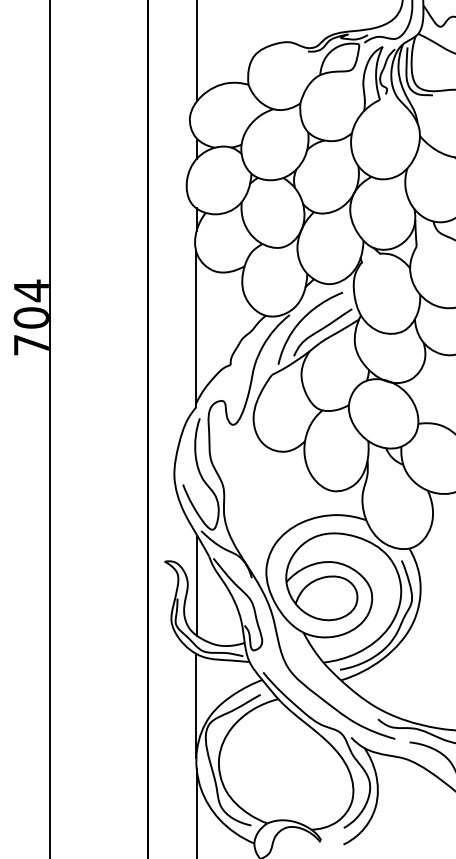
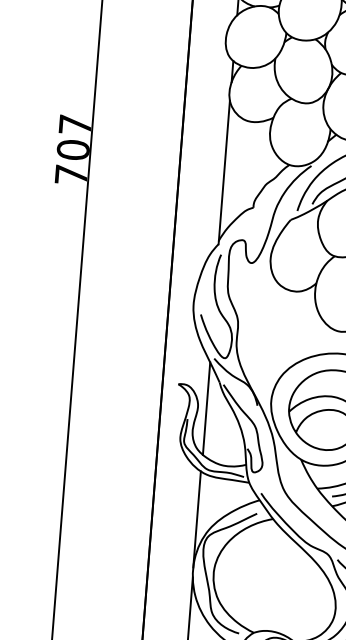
text: (31, 290) -> (75, 124), 704 -> 707

